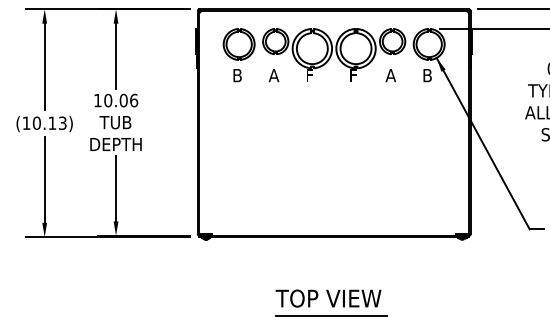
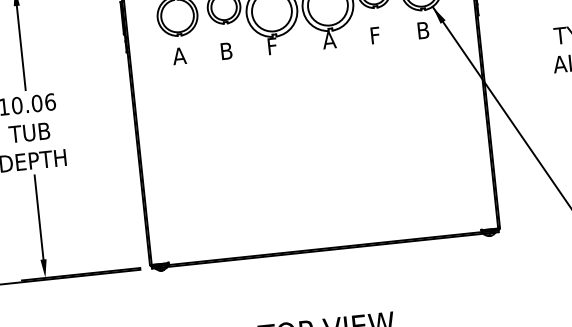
text: (237, 75) -> (179, 56), B -> A
text: (273, 75) -> (225, 51), A -> B
text: (354, 75) -> (329, 40), F -> A
text: (390, 75) -> (375, 35), A -> F

